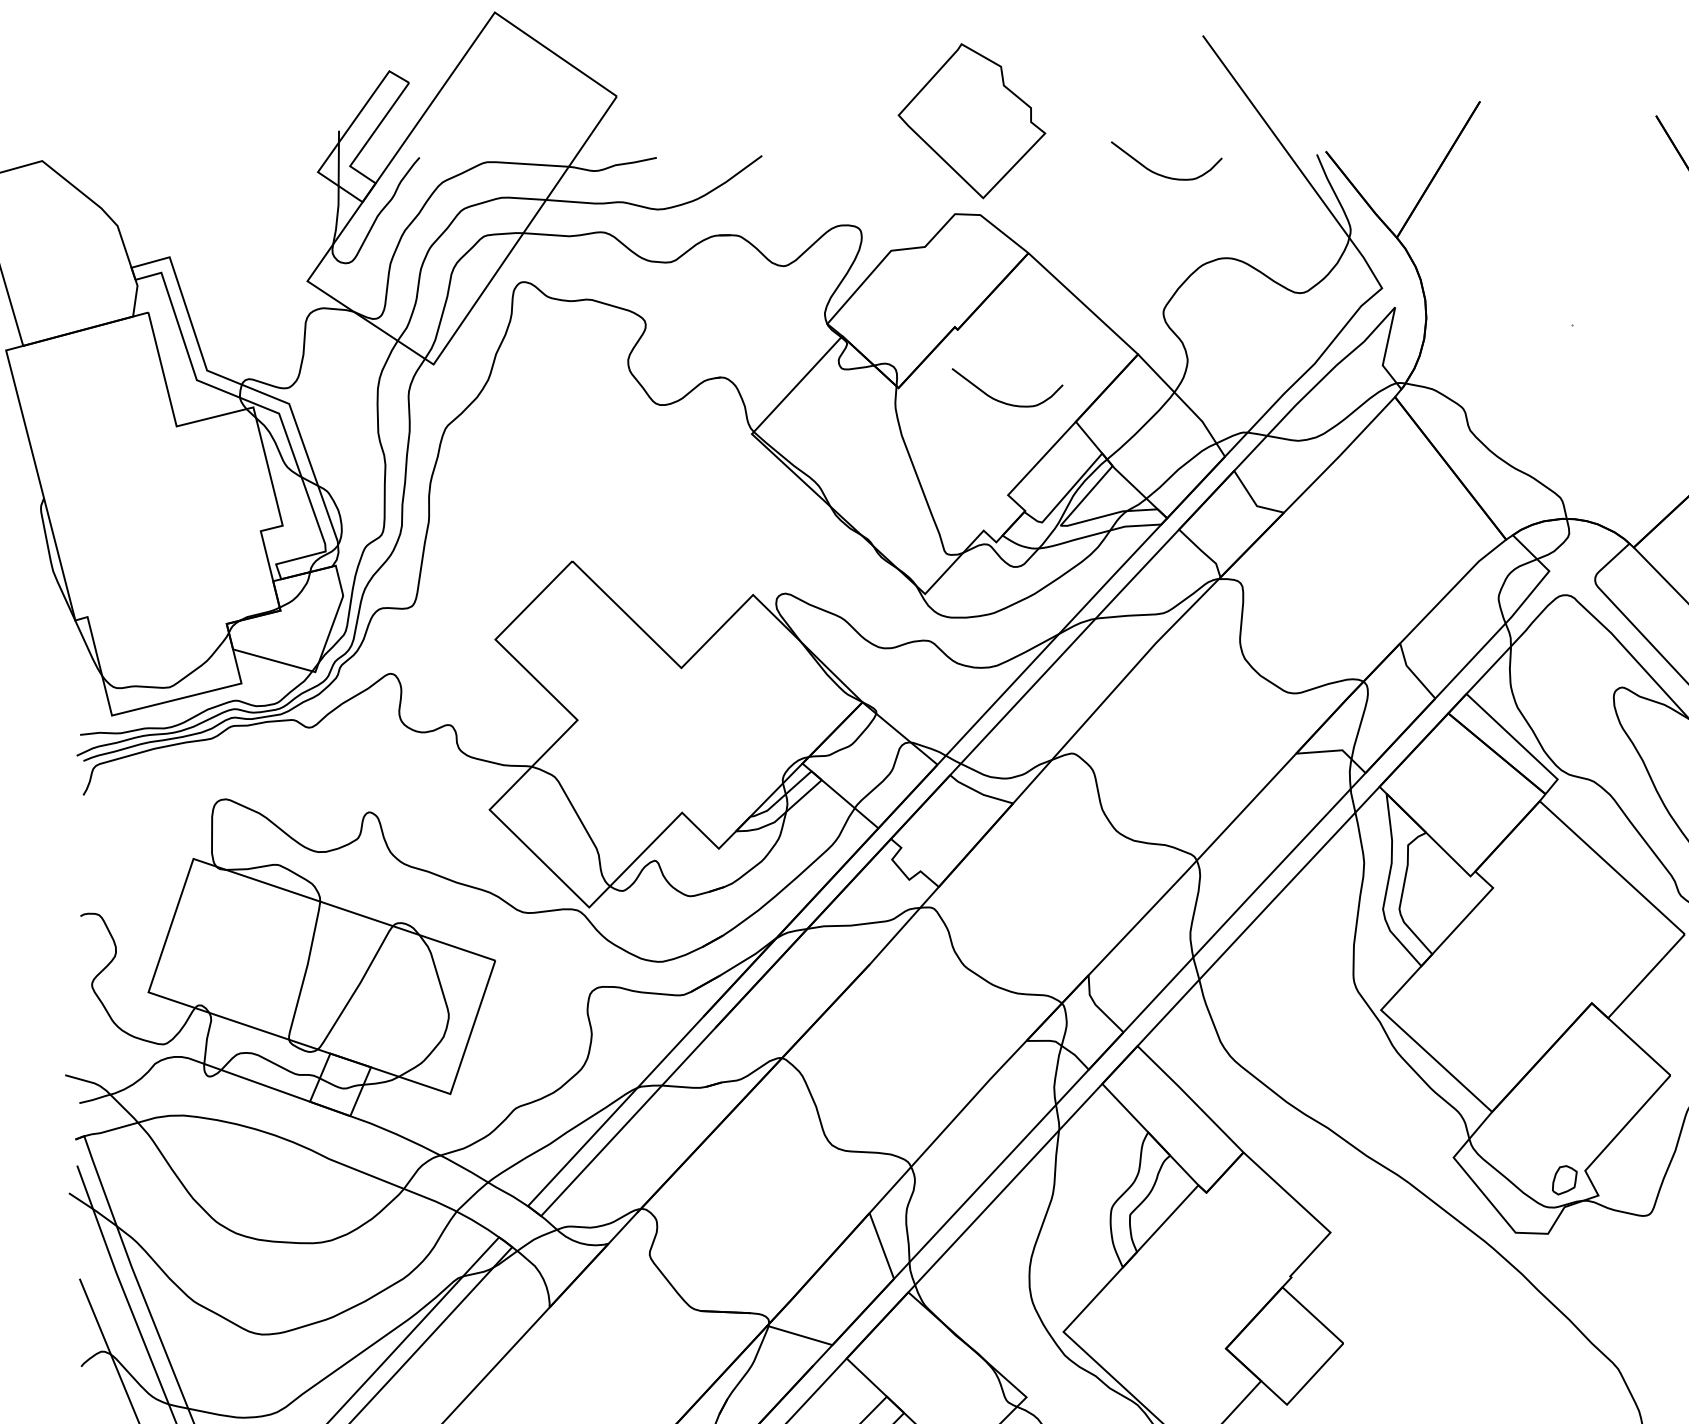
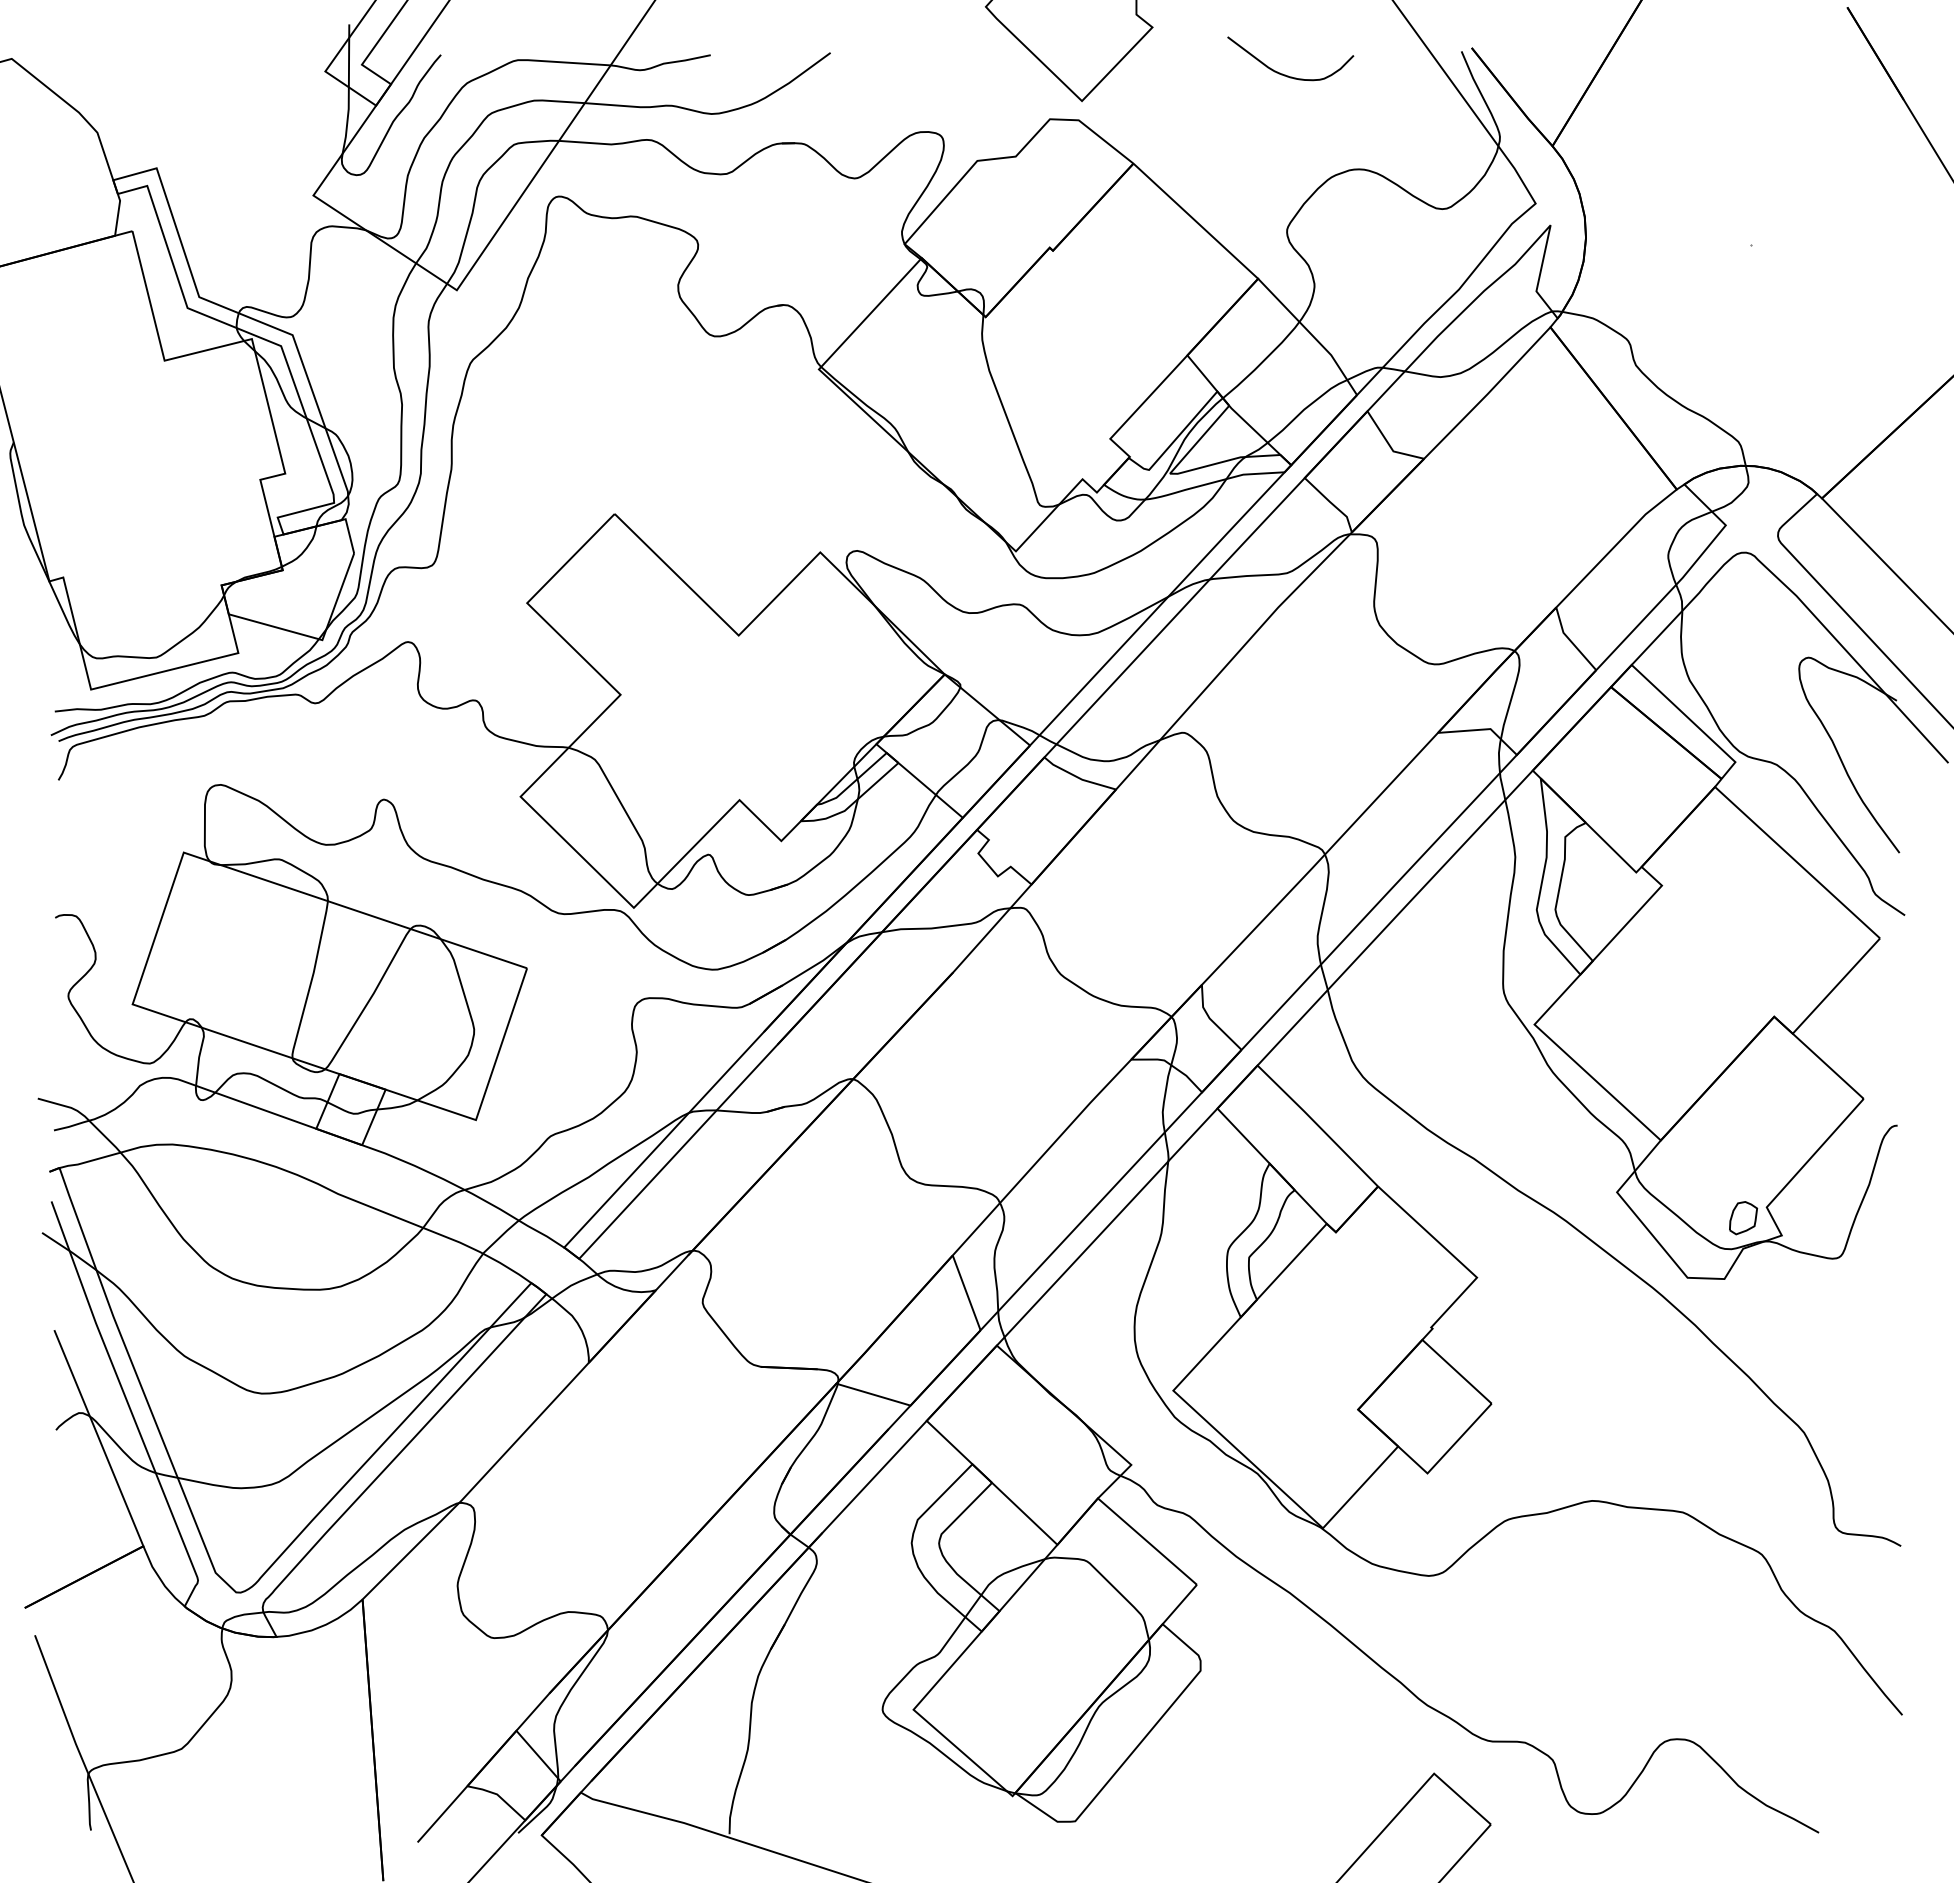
curve: (1003, 401) -> (1104, 332), removed

